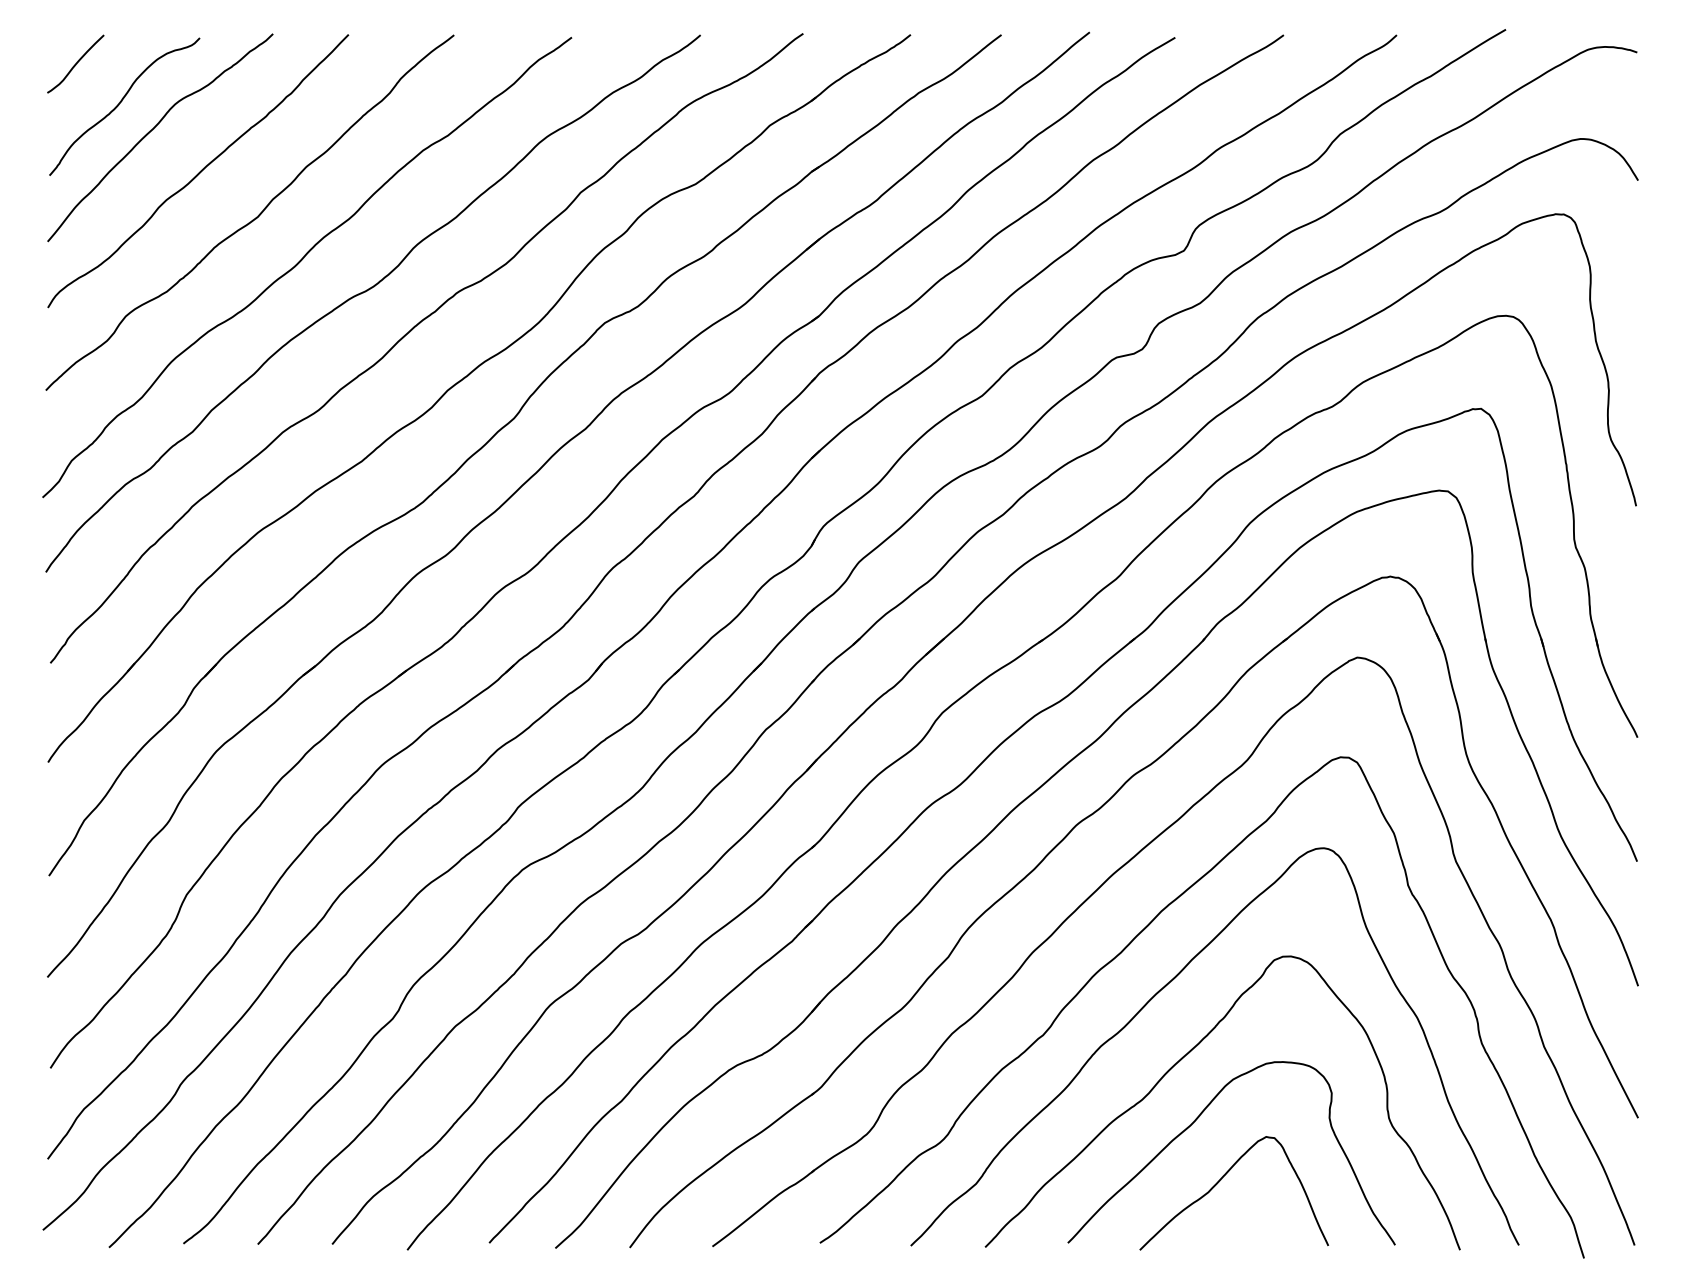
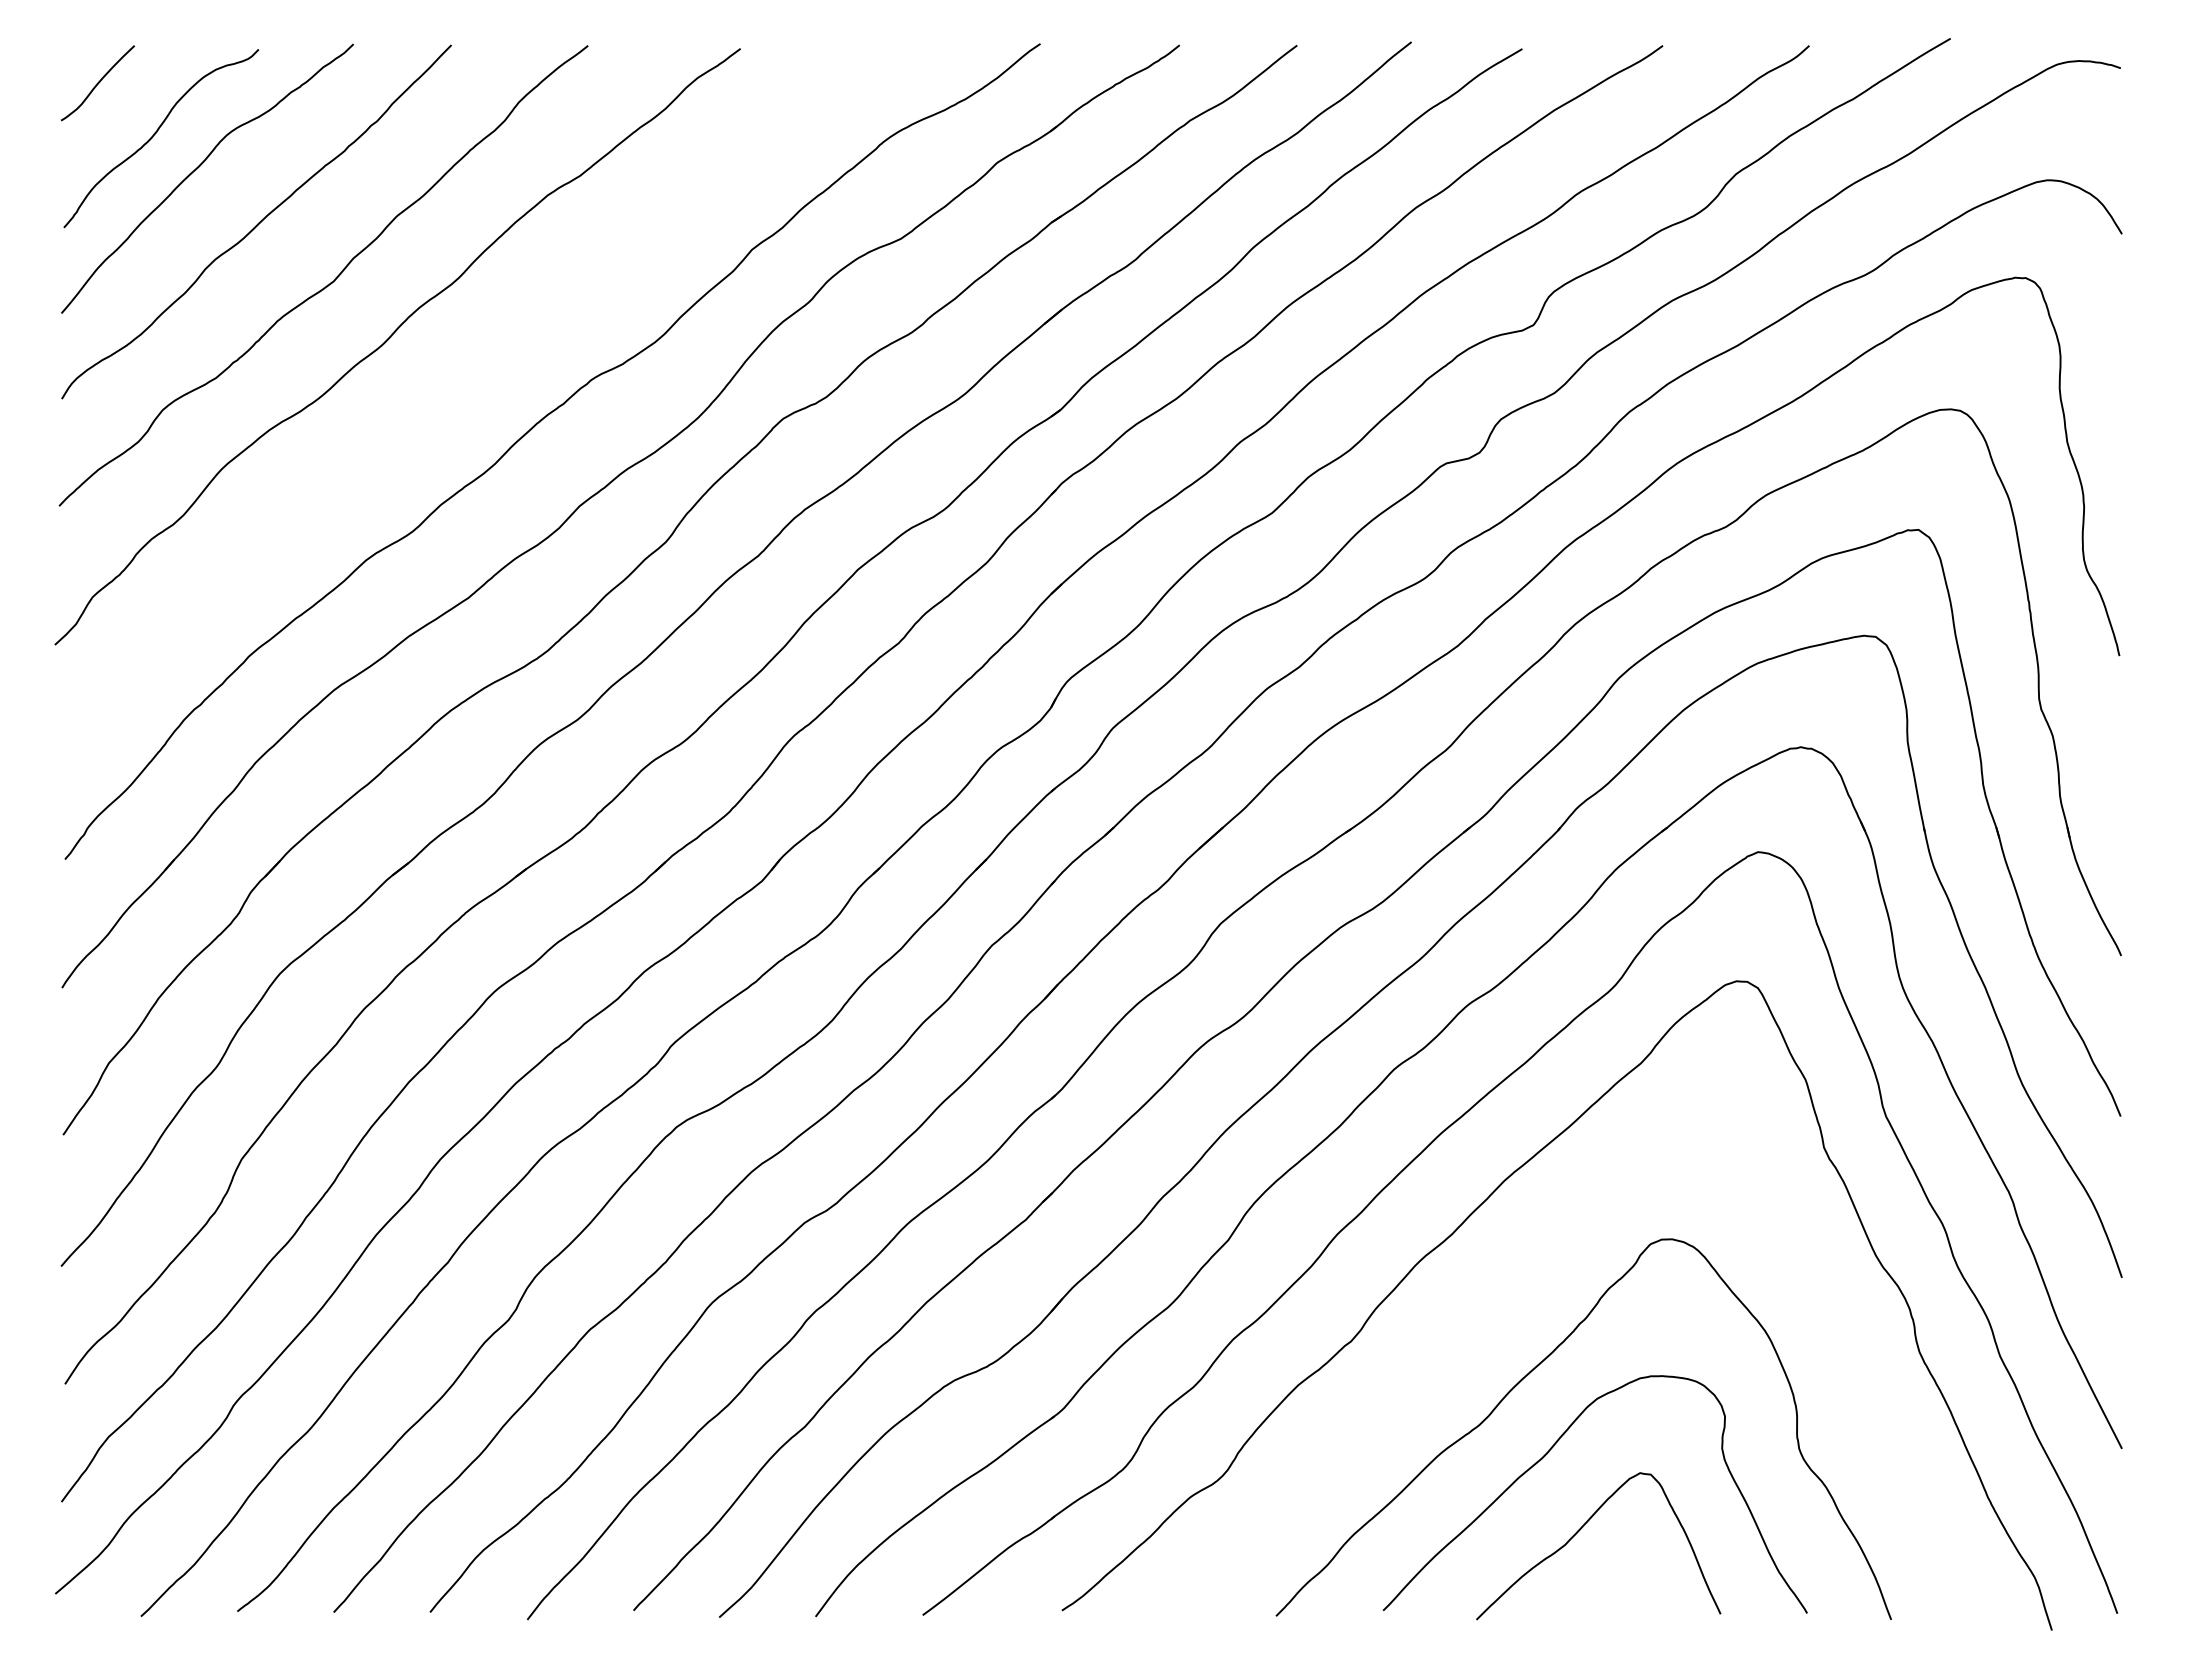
curve: (366, 291) -> (474, 378), removed
curve: (1166, 986) -> (1510, 1278), removed

